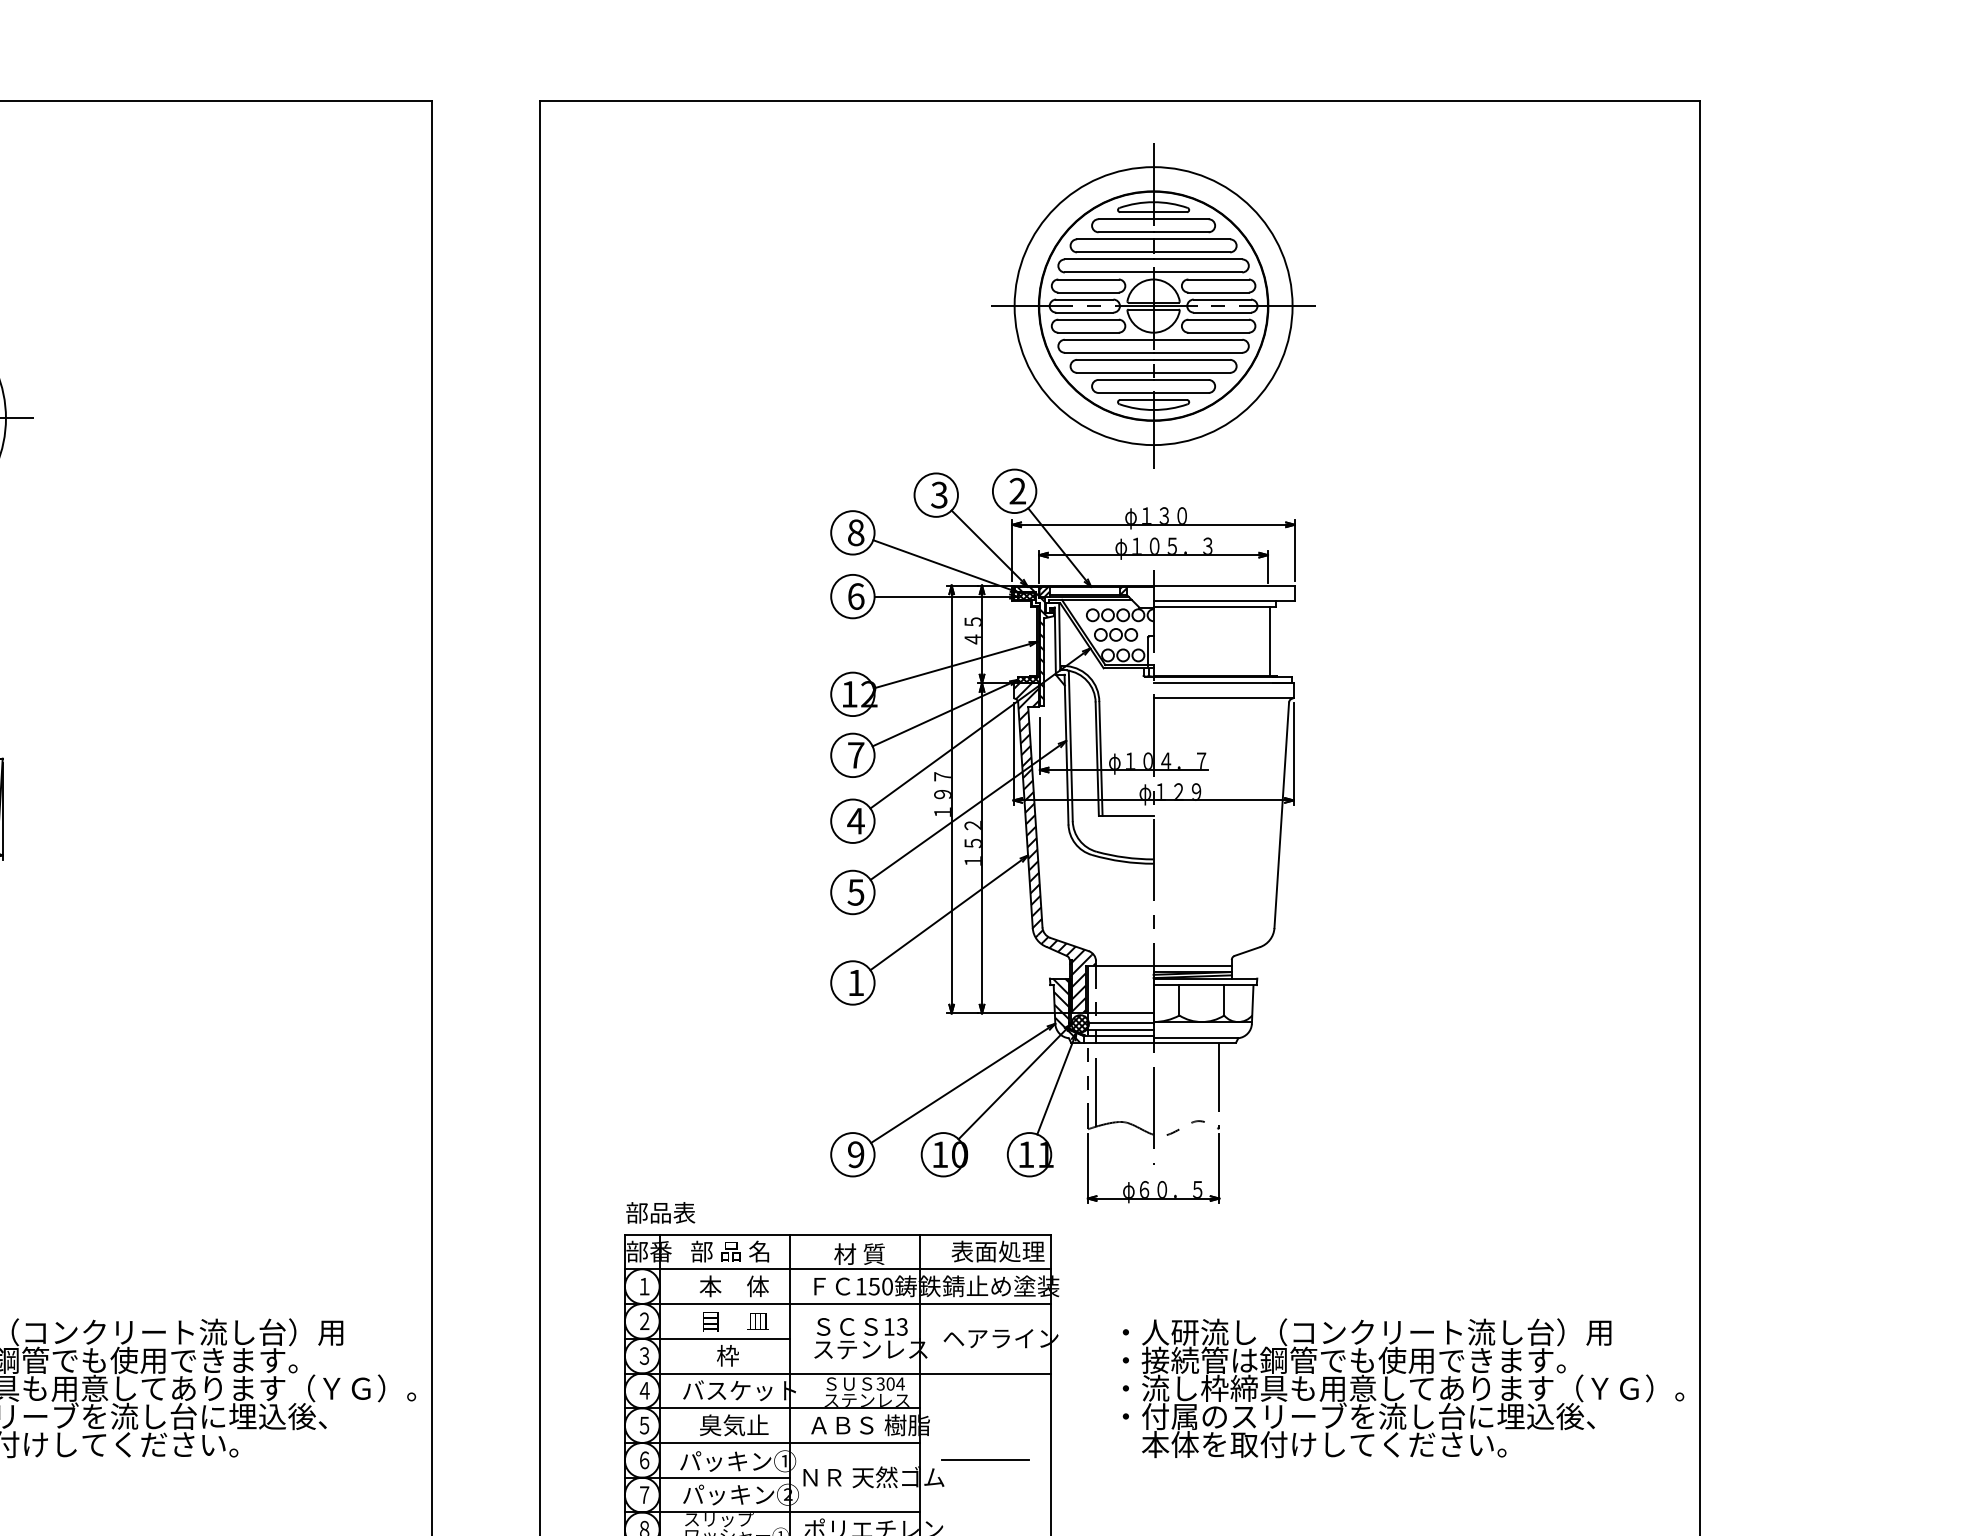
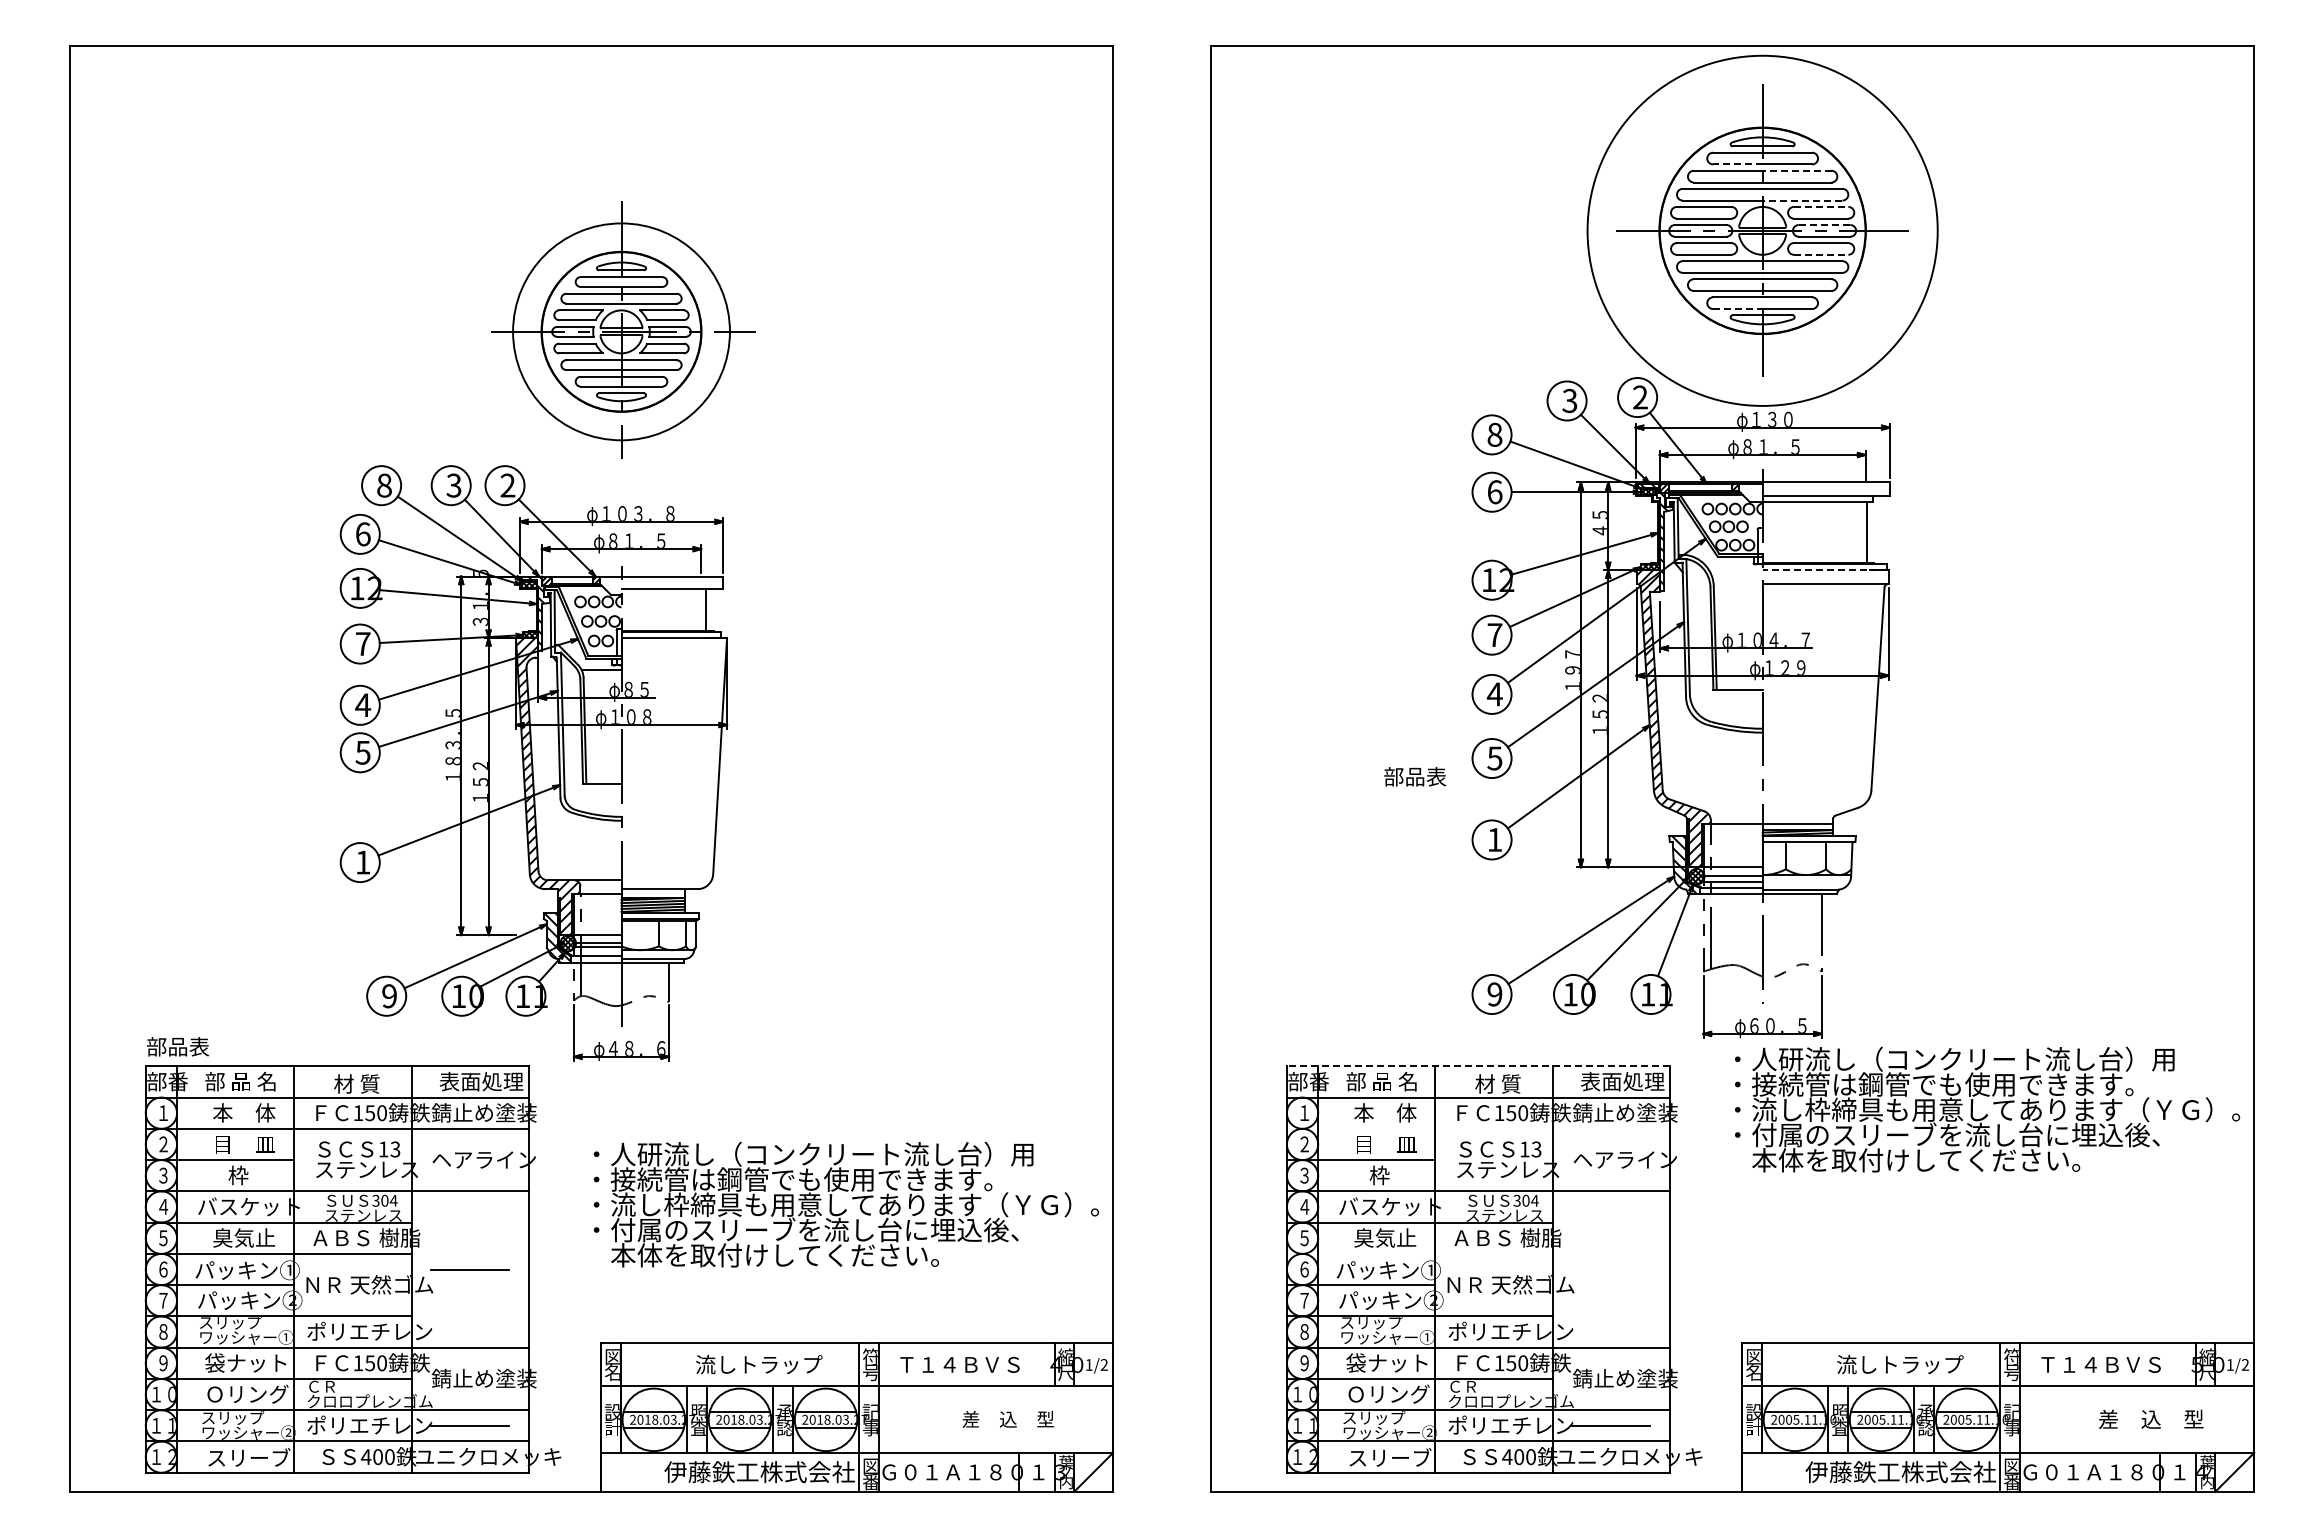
line: (1125, 232) -> (1737, 164), solid -> dashed
line: (1191, 239) -> (1796, 170), solid -> dashed
line: (1197, 272) -> (1802, 200), solid -> dashed
line: (1219, 279) -> (1821, 206), solid -> dashed
line: (1222, 300) -> (1824, 225), solid -> dashed
circle: (1153, 305) -> (1762, 230), size x1.4
line: (1219, 332) -> (1821, 254), solid -> dashed
line: (1125, 393) -> (1737, 309), solid -> dashed
text: (1172, 545) -> (1779, 446), φ１０５．３ -> φ８１．５
line: (1223, 683) -> (1825, 570), solid -> dashed
text: (661, 1212) -> (1415, 776), moved
line: (836, 1234) -> (1477, 1066), solid -> dashed
line: (836, 1303) -> (1477, 1128), removed
text: (1403, 1388) -> (1987, 1109), moved
line: (772, 1442) -> (1419, 1253), removed
line: (985, 1460) -> (1611, 1269), removed

